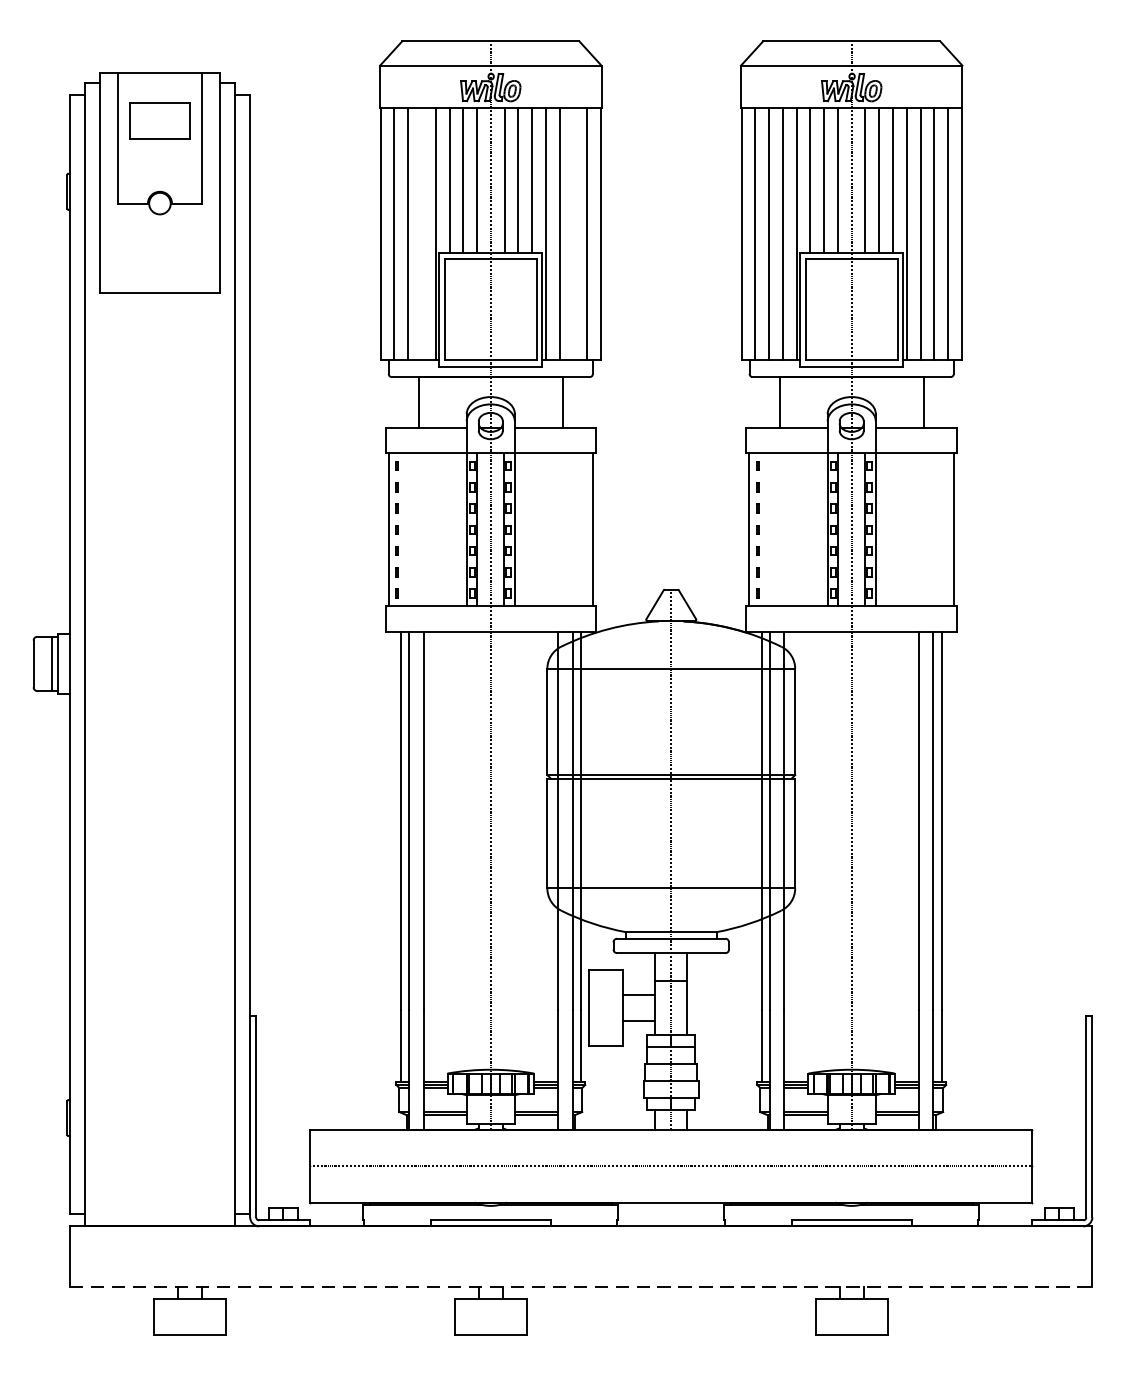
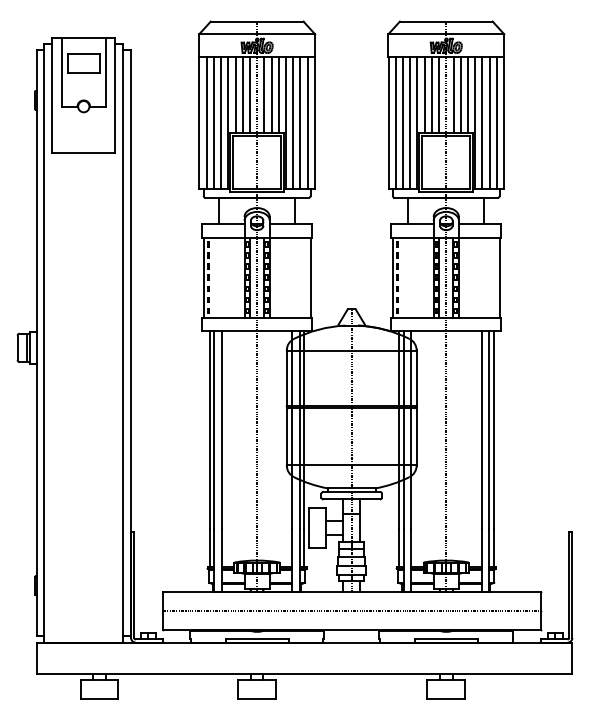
line: (422, 233) -> (221, 122), added
line: (573, 233) -> (300, 122), added
line: (581, 1287) -> (304, 674), dashed -> solid

